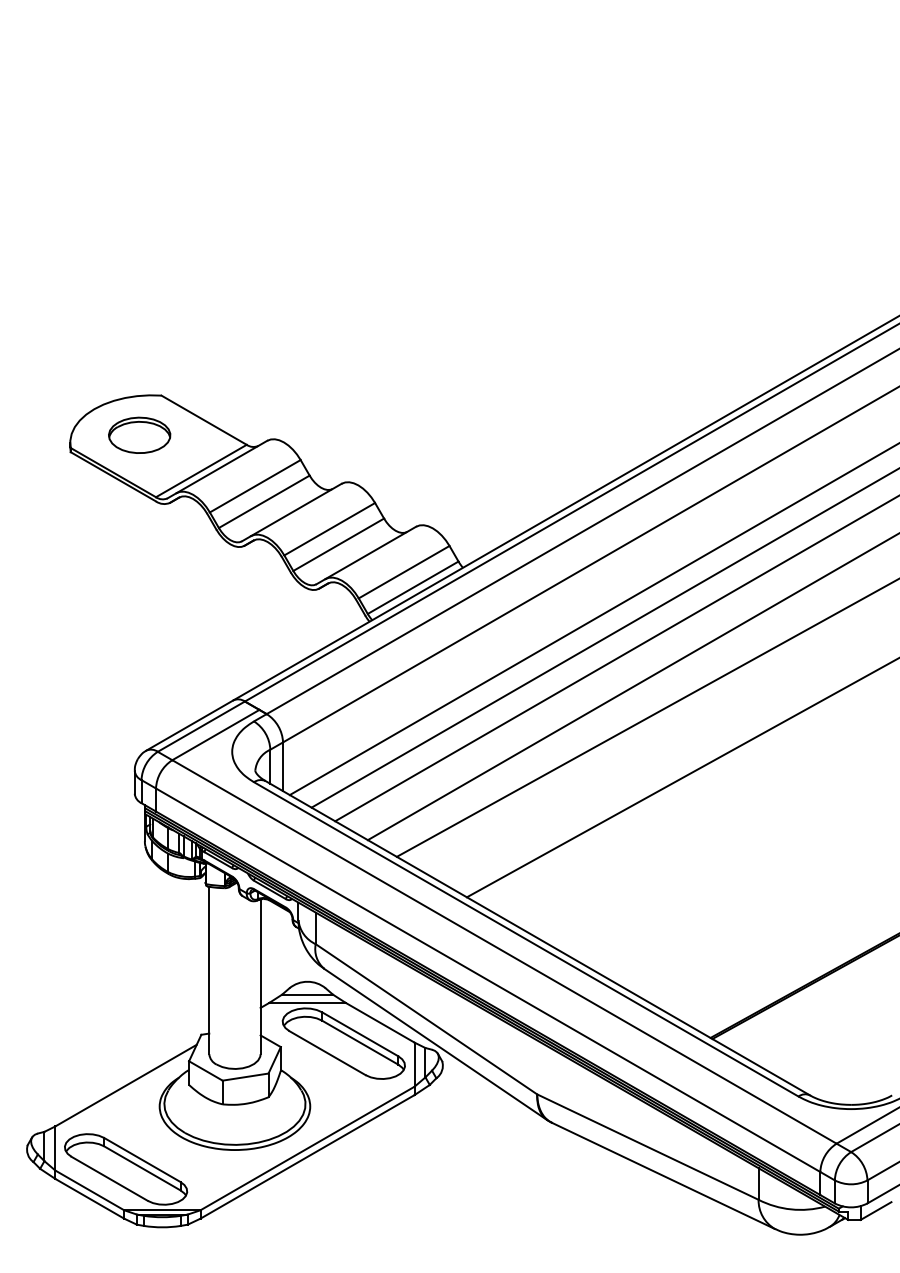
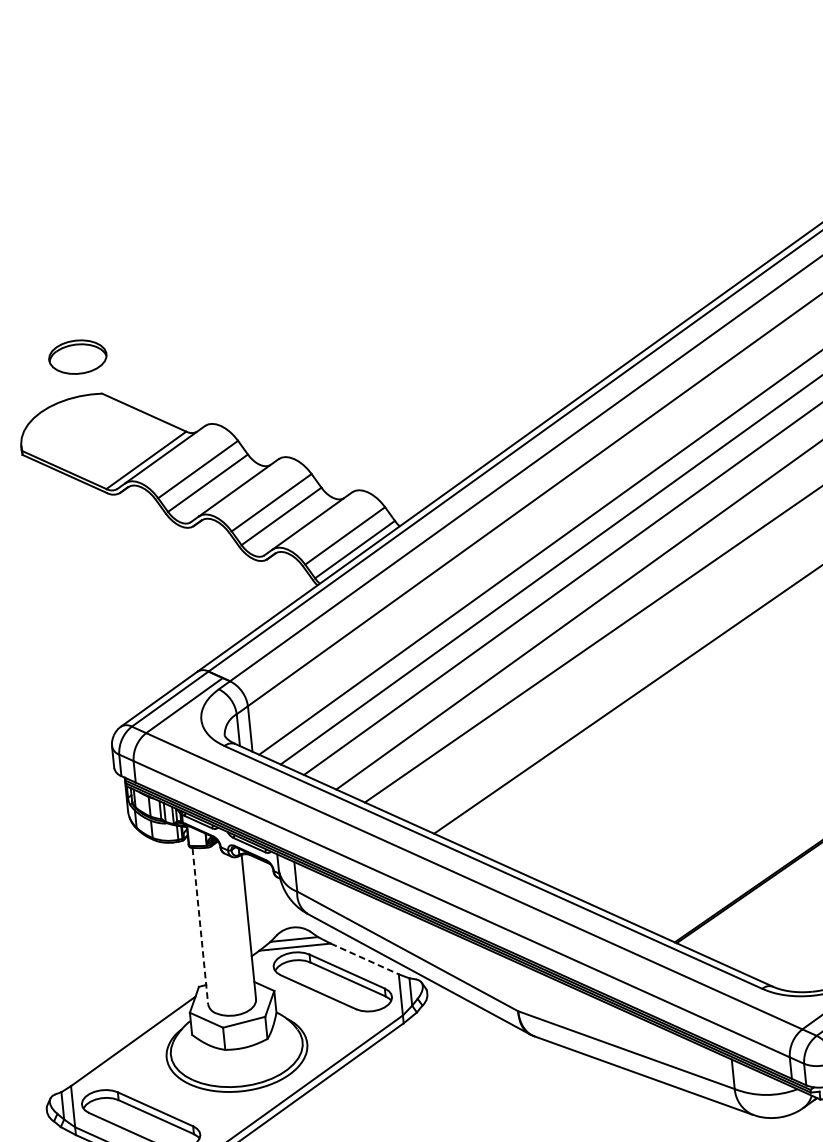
part: (139, 434) -> (77, 356), moved
line: (209, 971) -> (200, 927), solid -> dashed
line: (380, 1022) -> (365, 958), solid -> dashed

